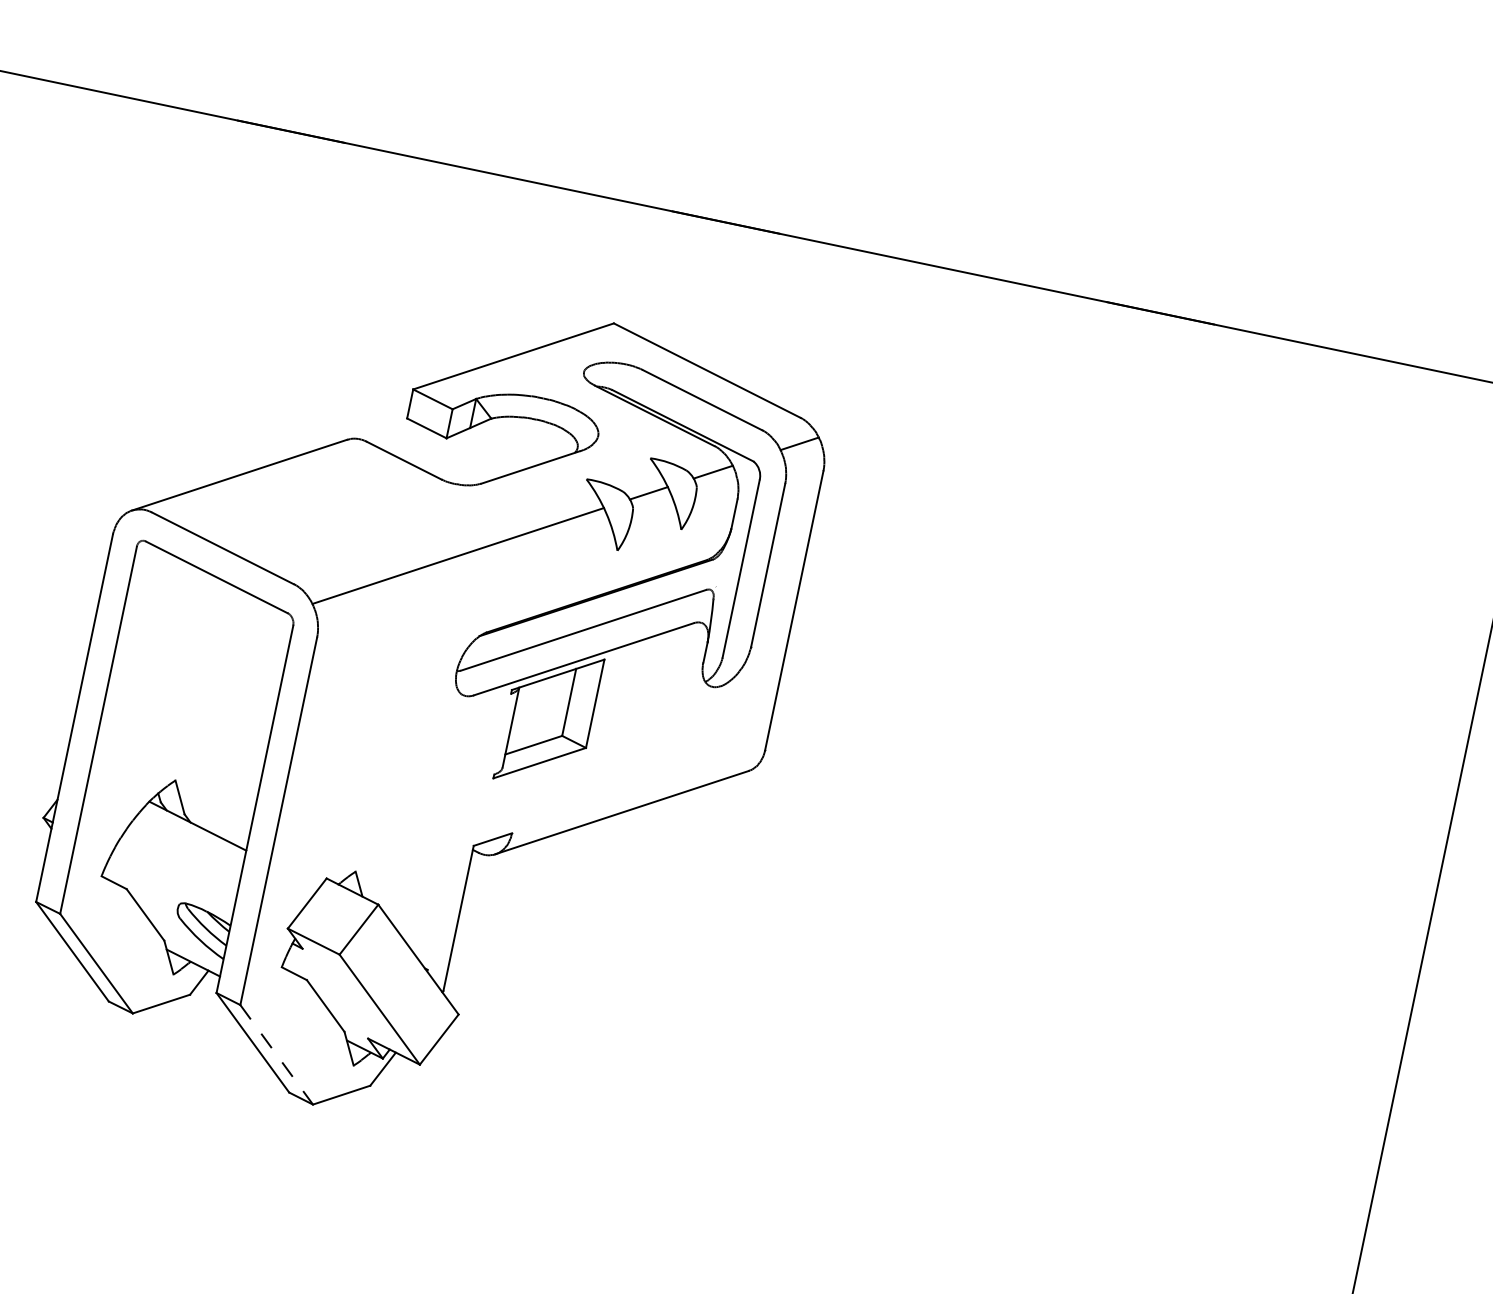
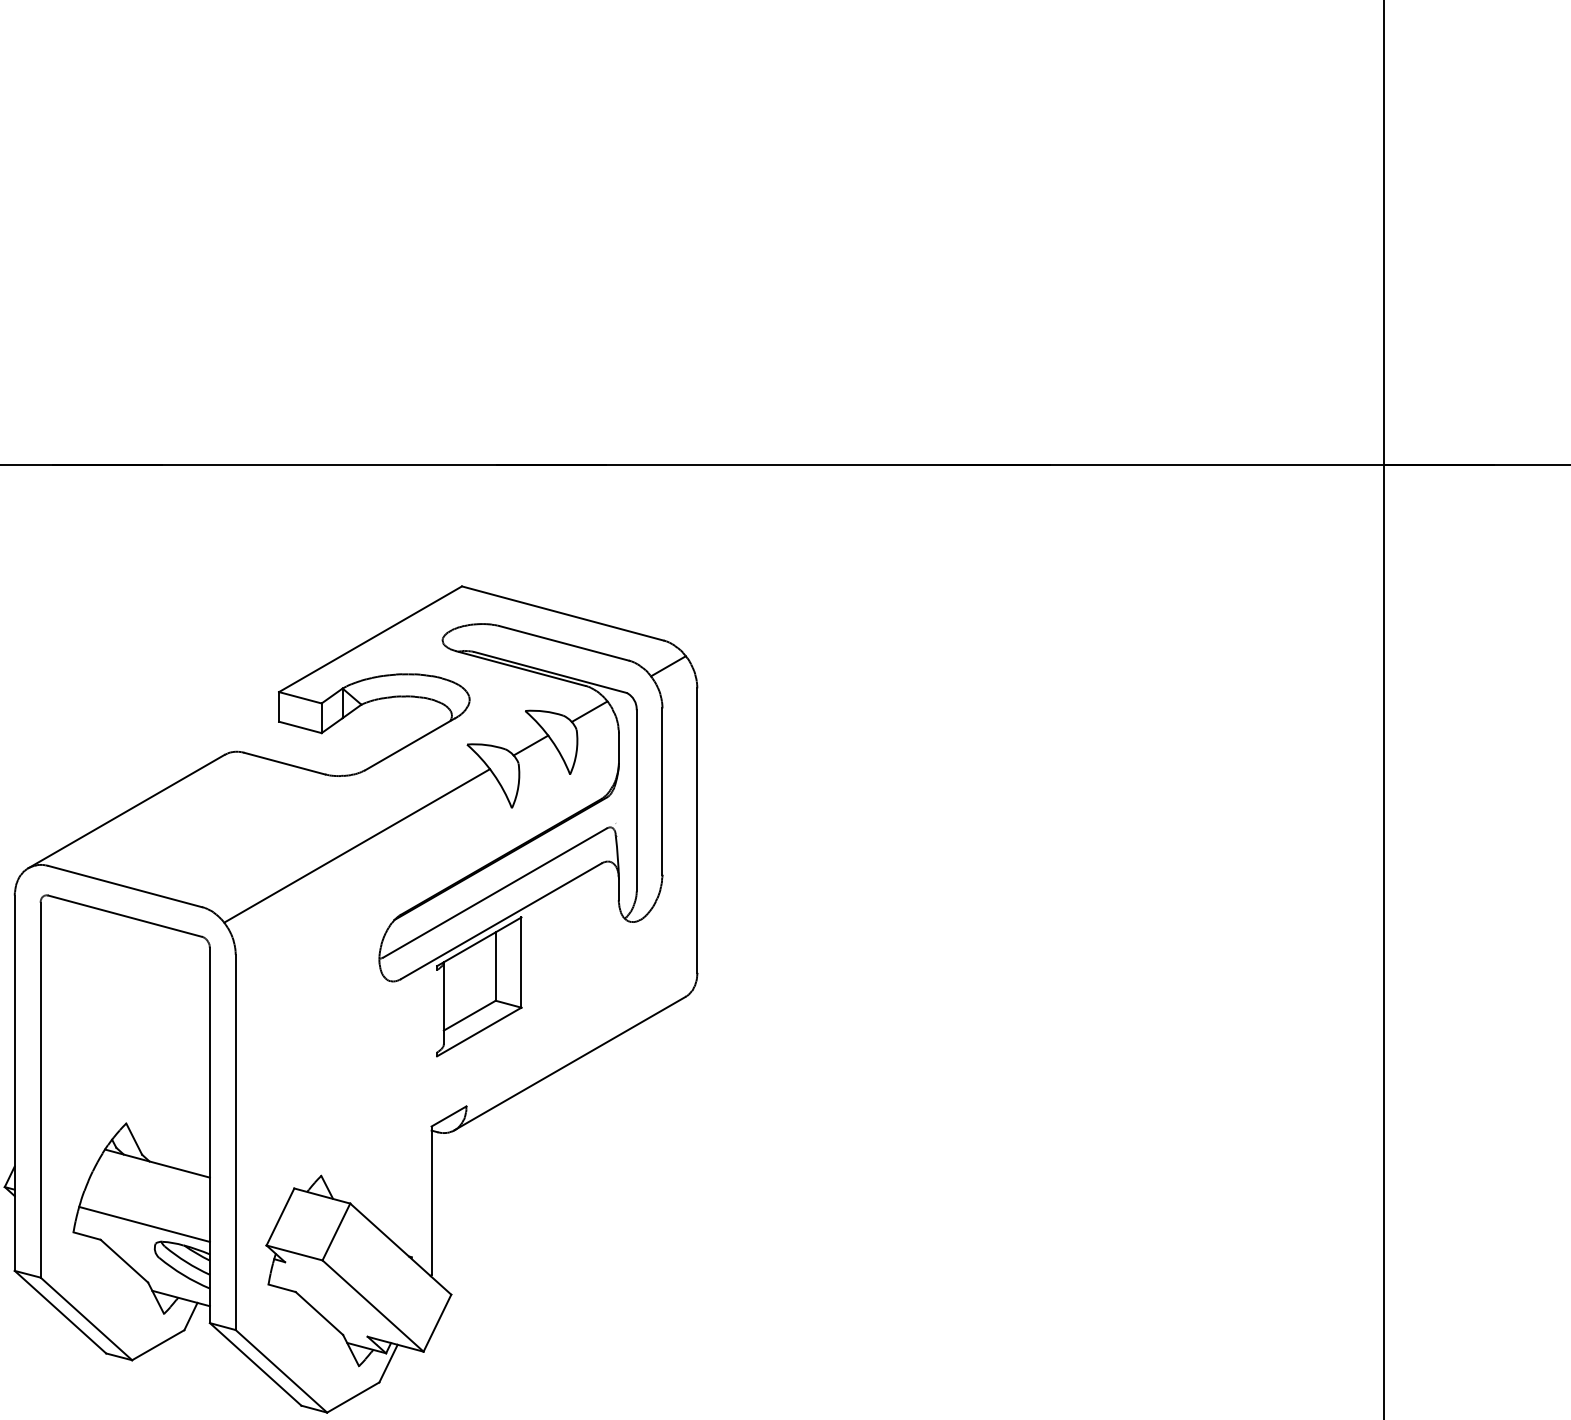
line: (172, 882) -> (144, 1223), added
line: (276, 1055) -> (281, 1371), dashed -> solid

